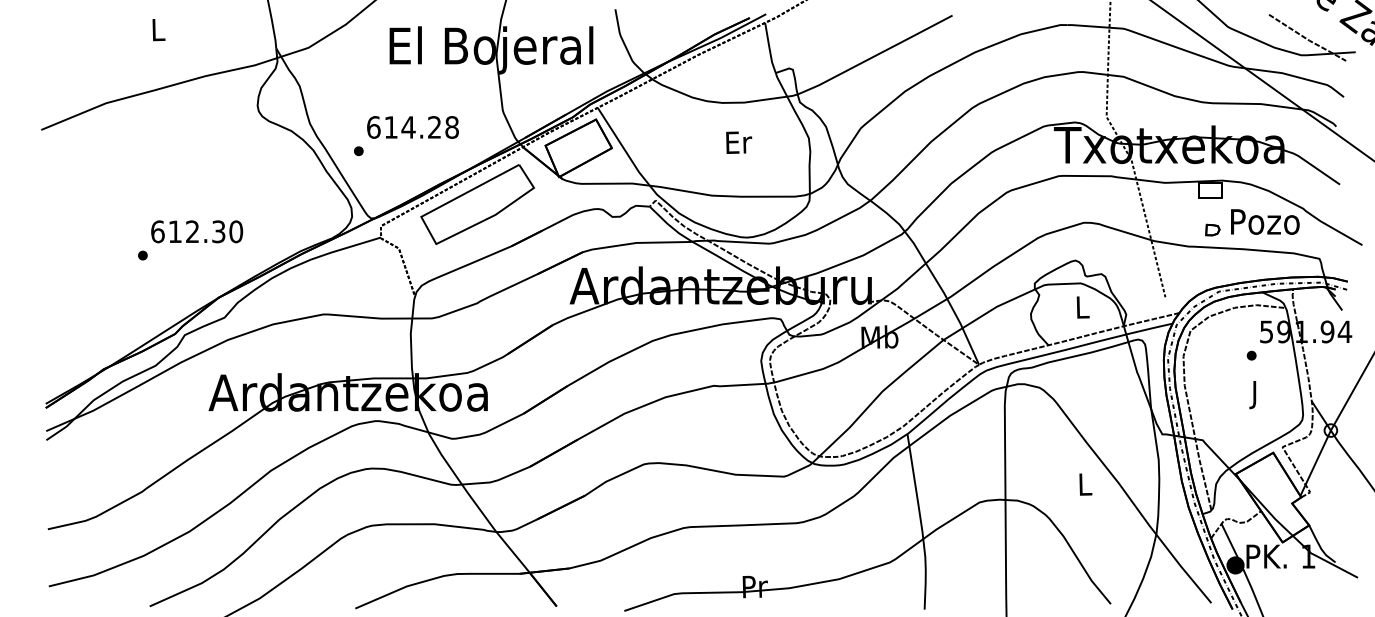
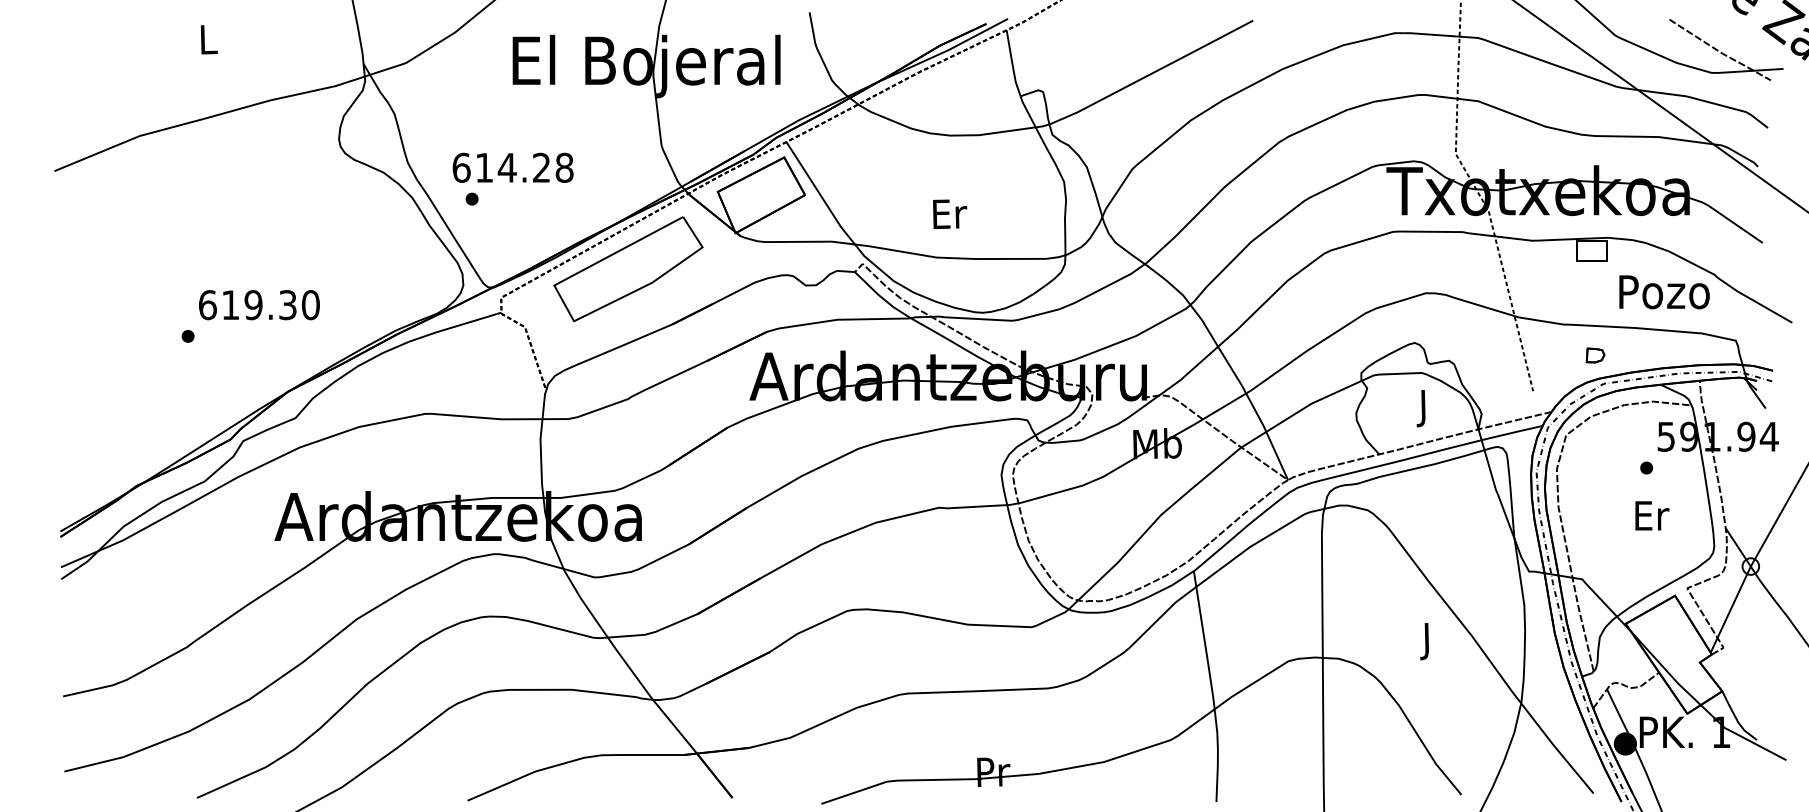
text: (412, 127) -> (512, 167), moved
text: (739, 142) -> (950, 213), moved
part: (1212, 229) -> (1595, 354), moved
text: (192, 231) -> (253, 304), 612.30 -> 619.30
text: (1082, 310) -> (1424, 408), L -> J
text: (1255, 395) -> (1651, 520), J -> Er
text: (1085, 487) -> (1428, 641), L -> J

